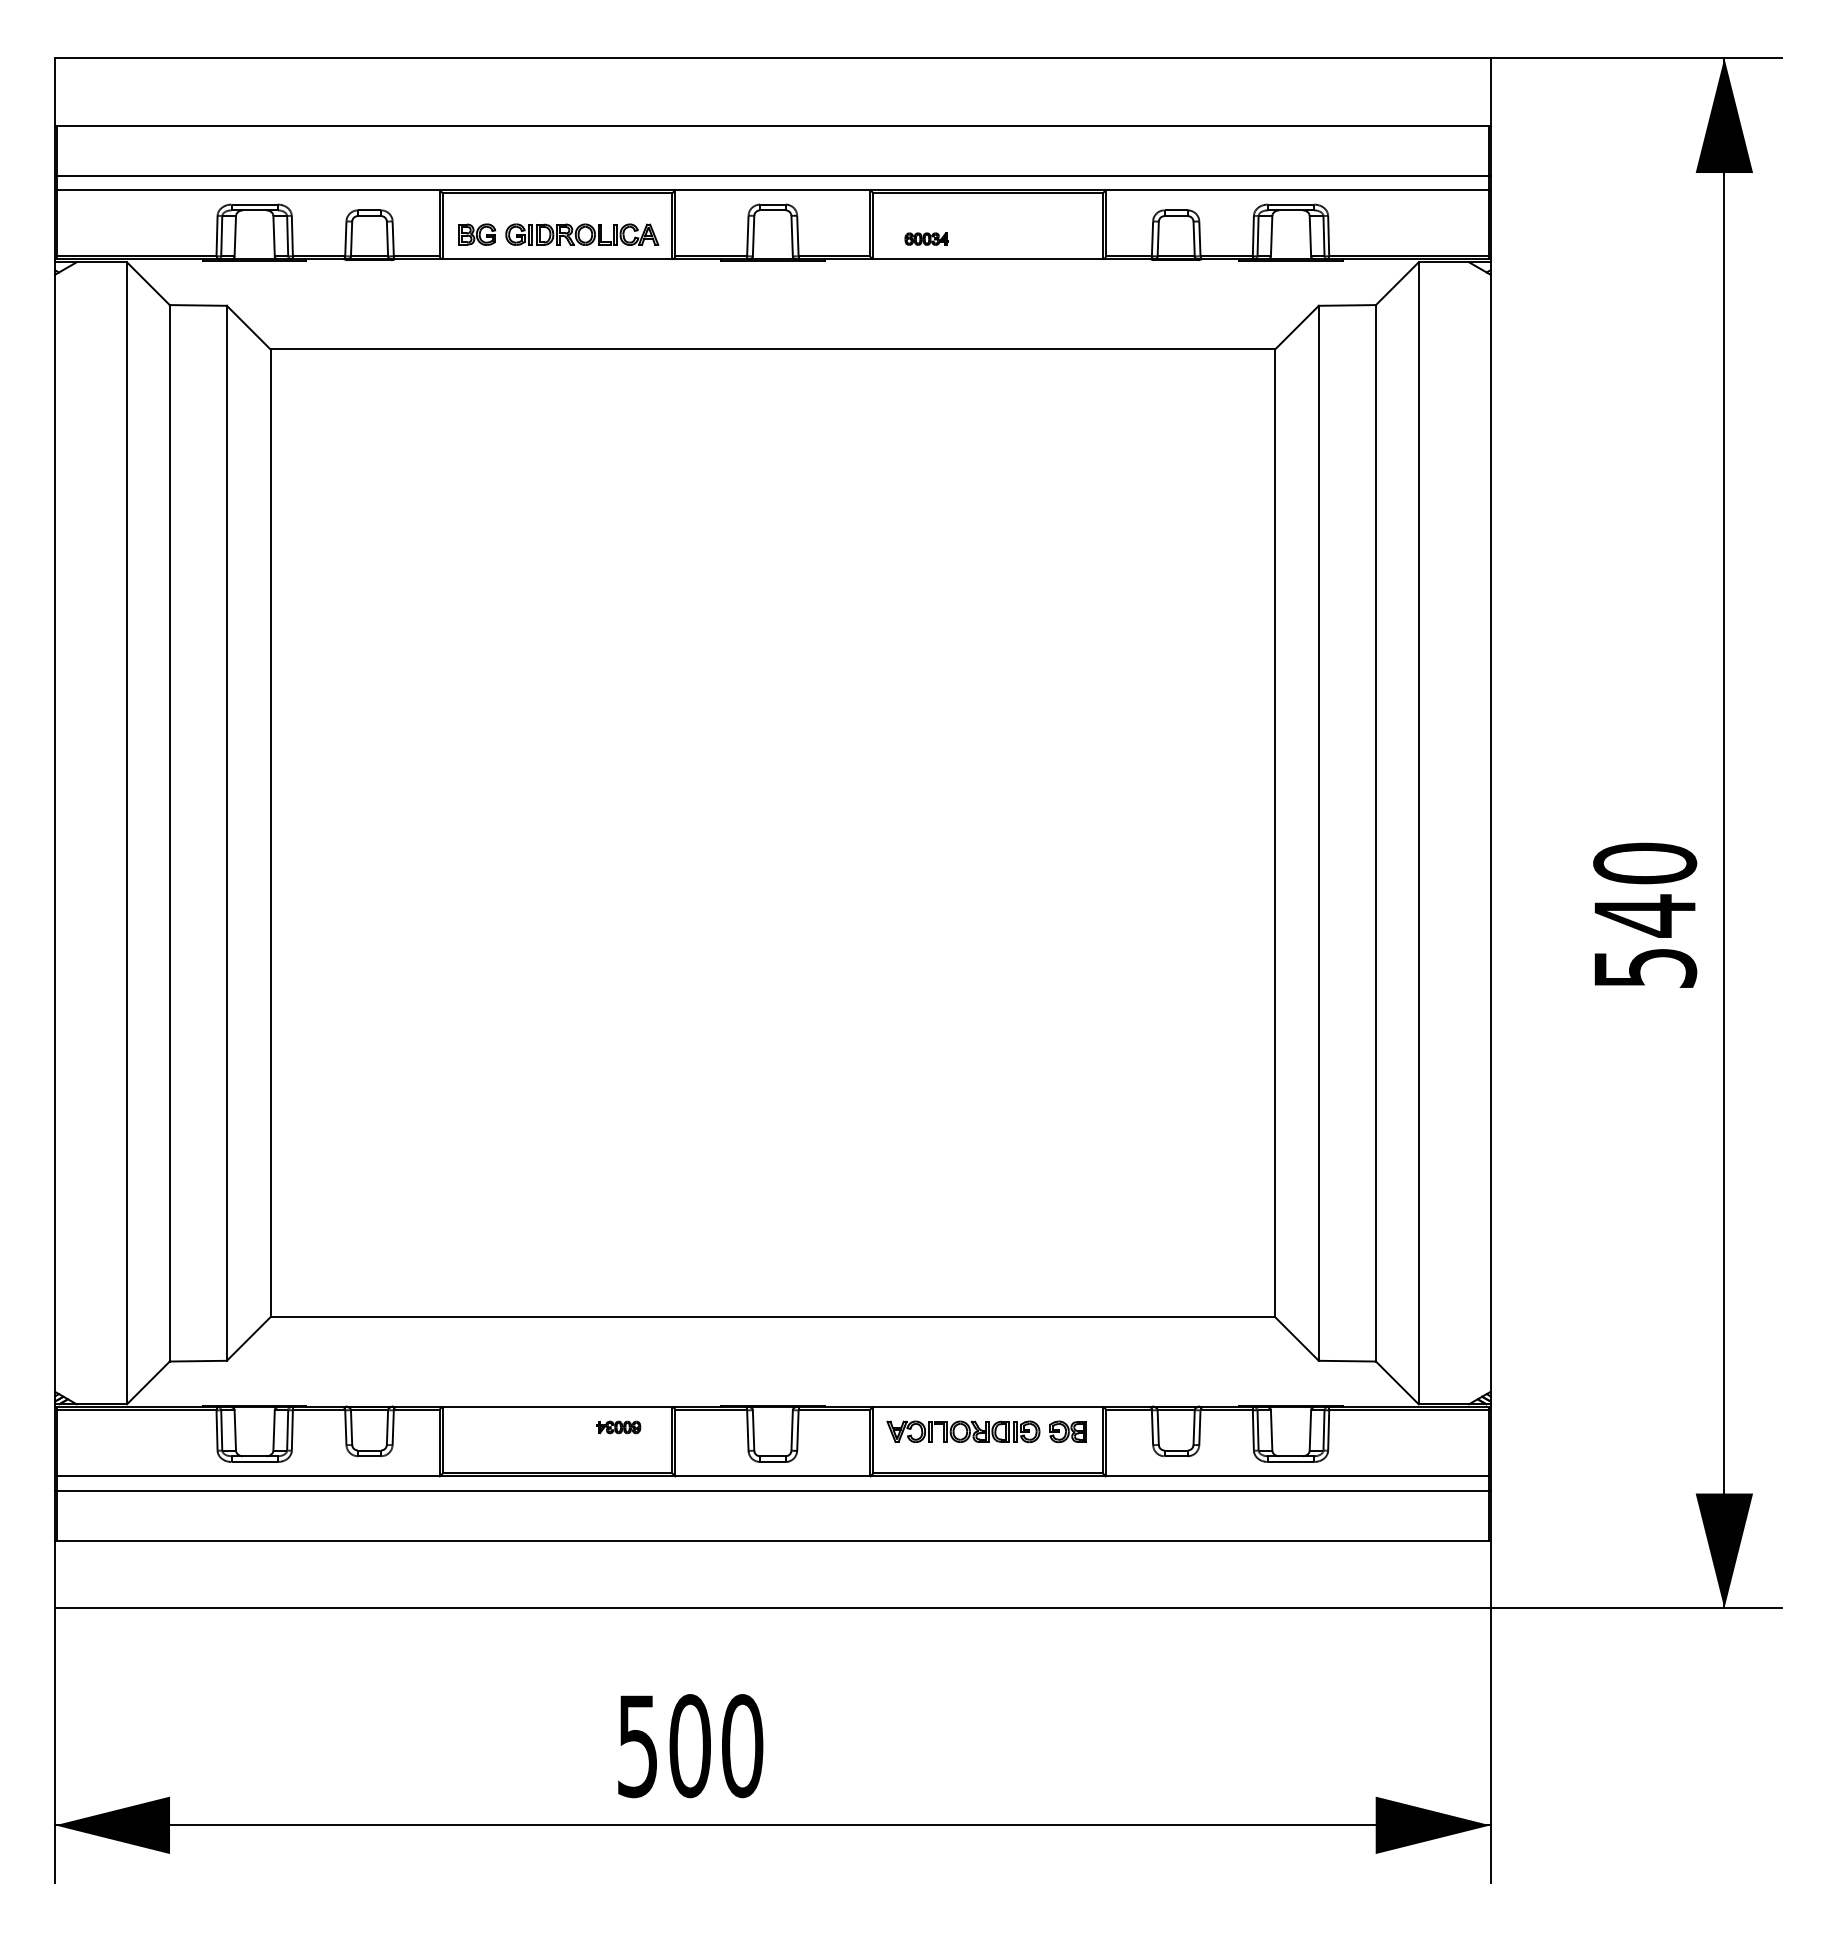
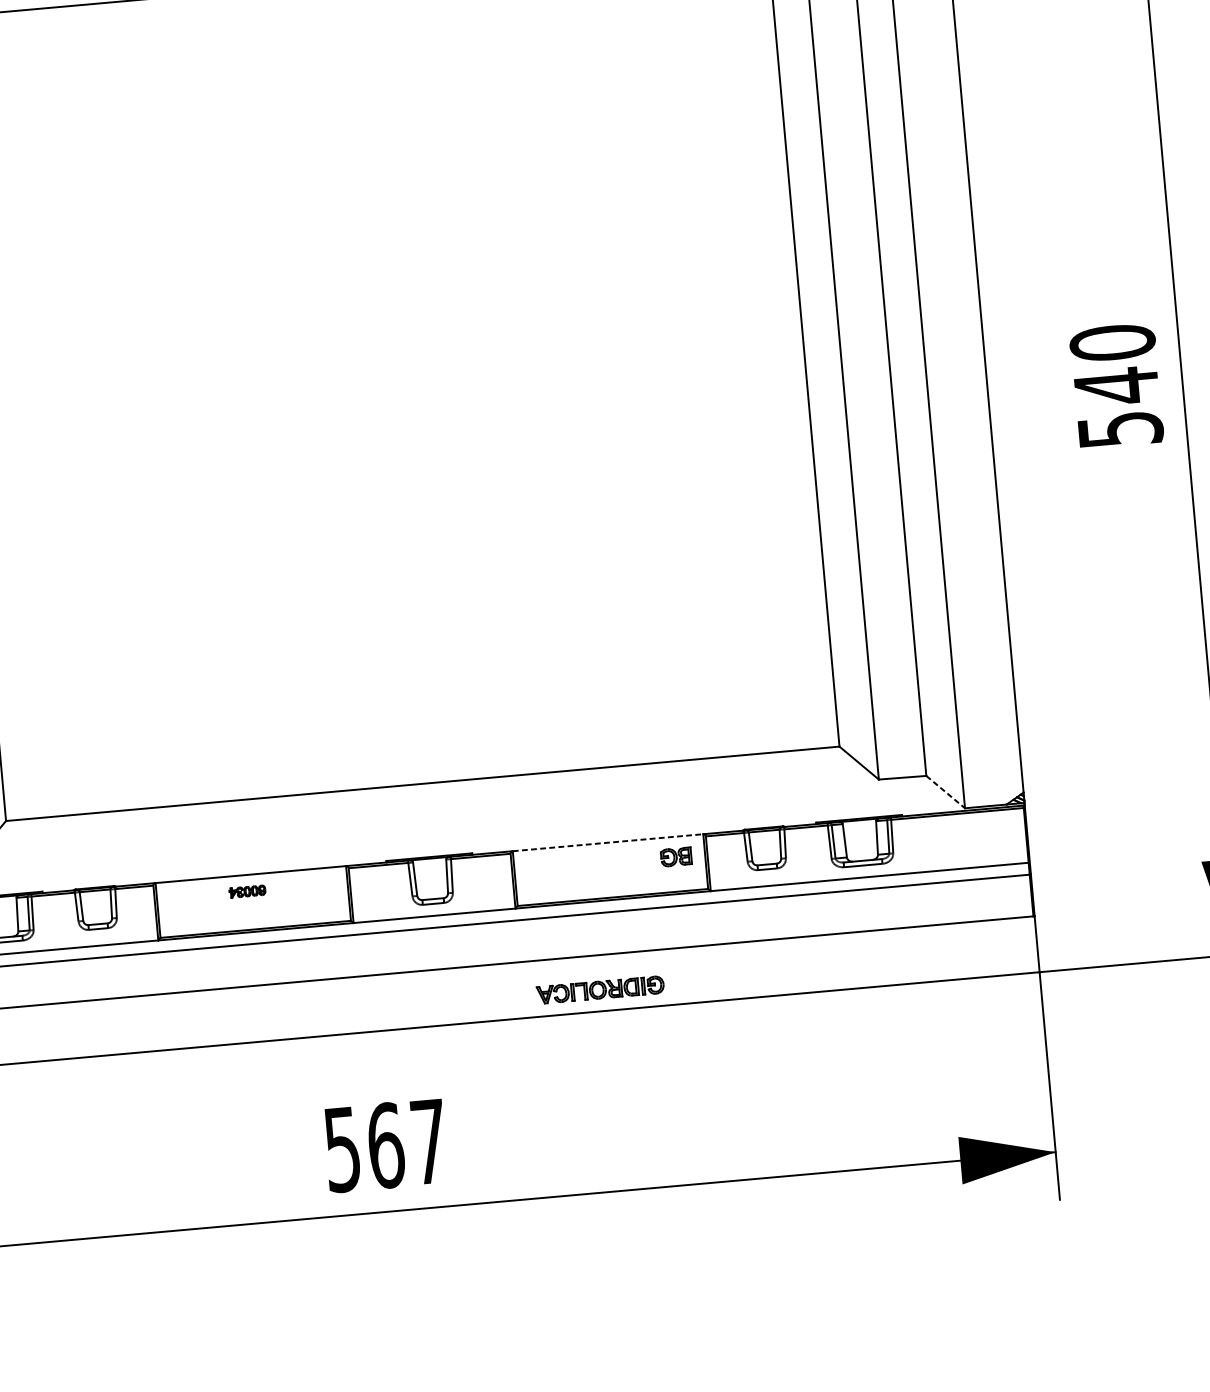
line: (1397, 1383) -> (945, 792), solid -> dashed
line: (988, 1407) -> (608, 842), solid -> dashed
part: (618, 1427) -> (247, 891), moved
part: (963, 1431) -> (600, 989), moved
text: (716, 1746) -> (407, 1144), 500 -> 567

